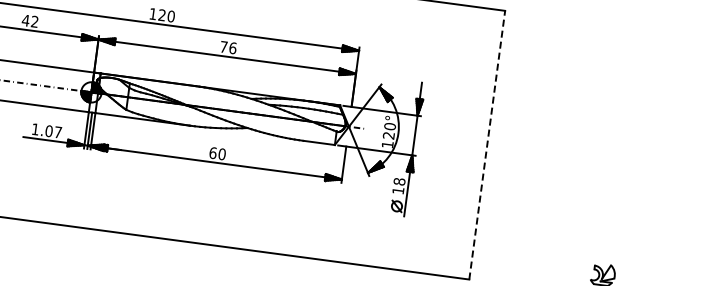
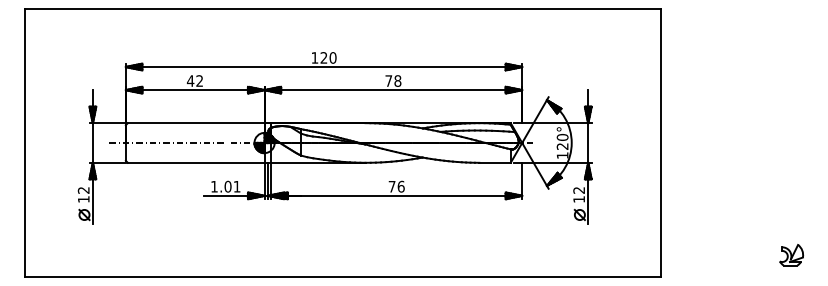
text: (232, 47) -> (397, 80), 76 -> 78
text: (57, 132) -> (236, 186), 1.07 -> 1.01
line: (487, 144) -> (660, 142), dashed -> solid
text: (217, 153) -> (396, 186), 60 -> 76
text: (399, 181) -> (579, 190), 18 -> 12

